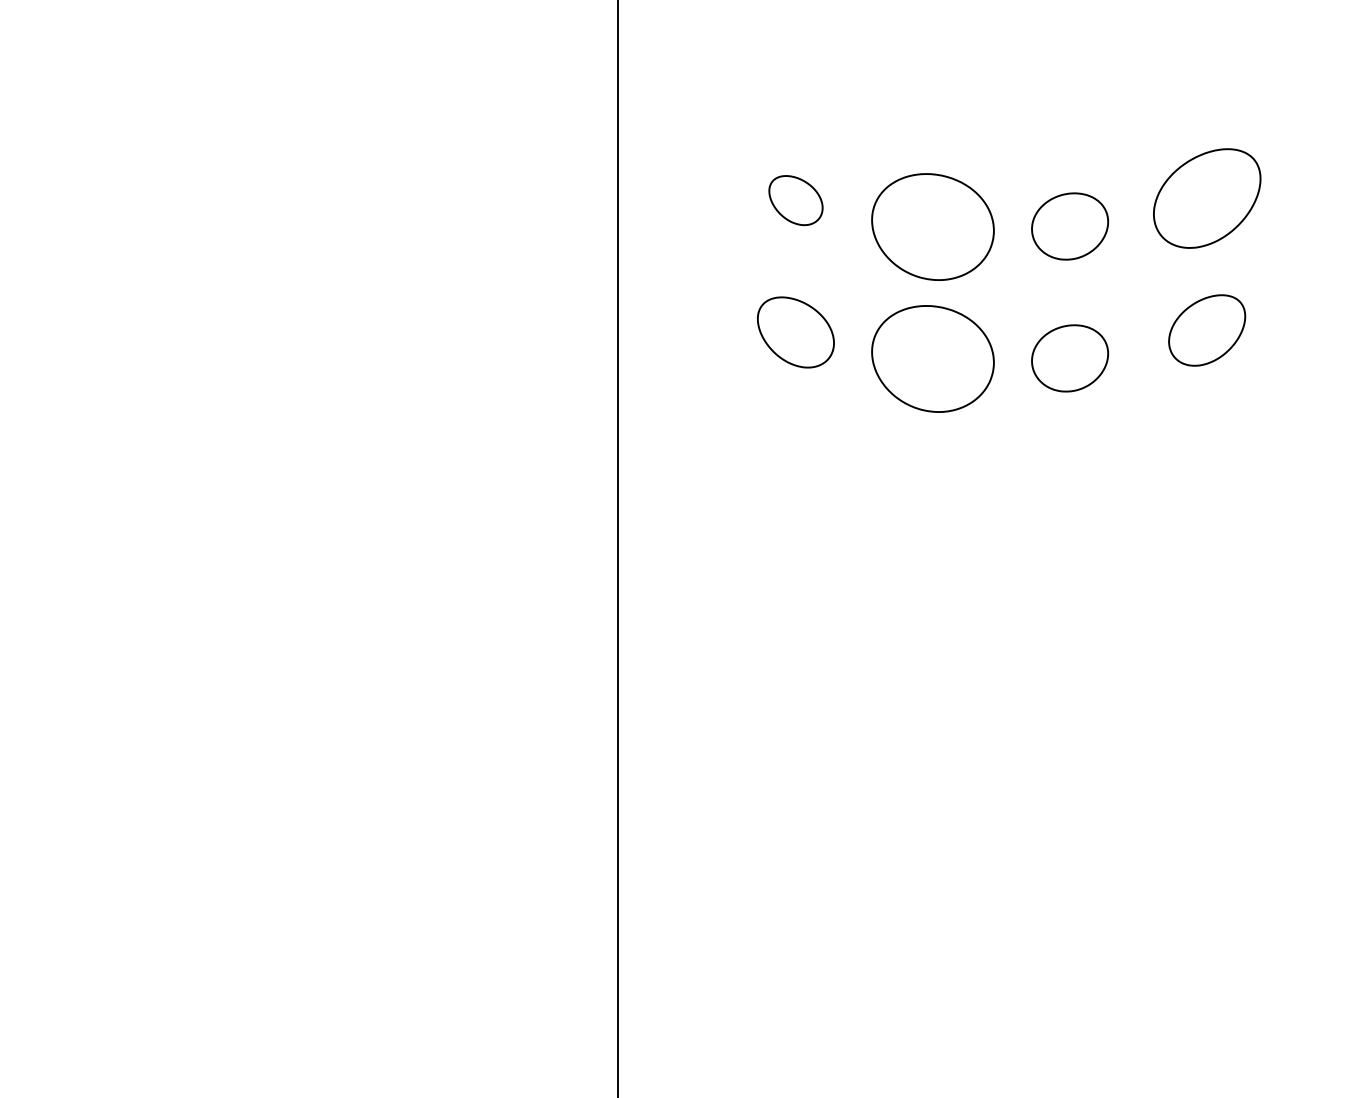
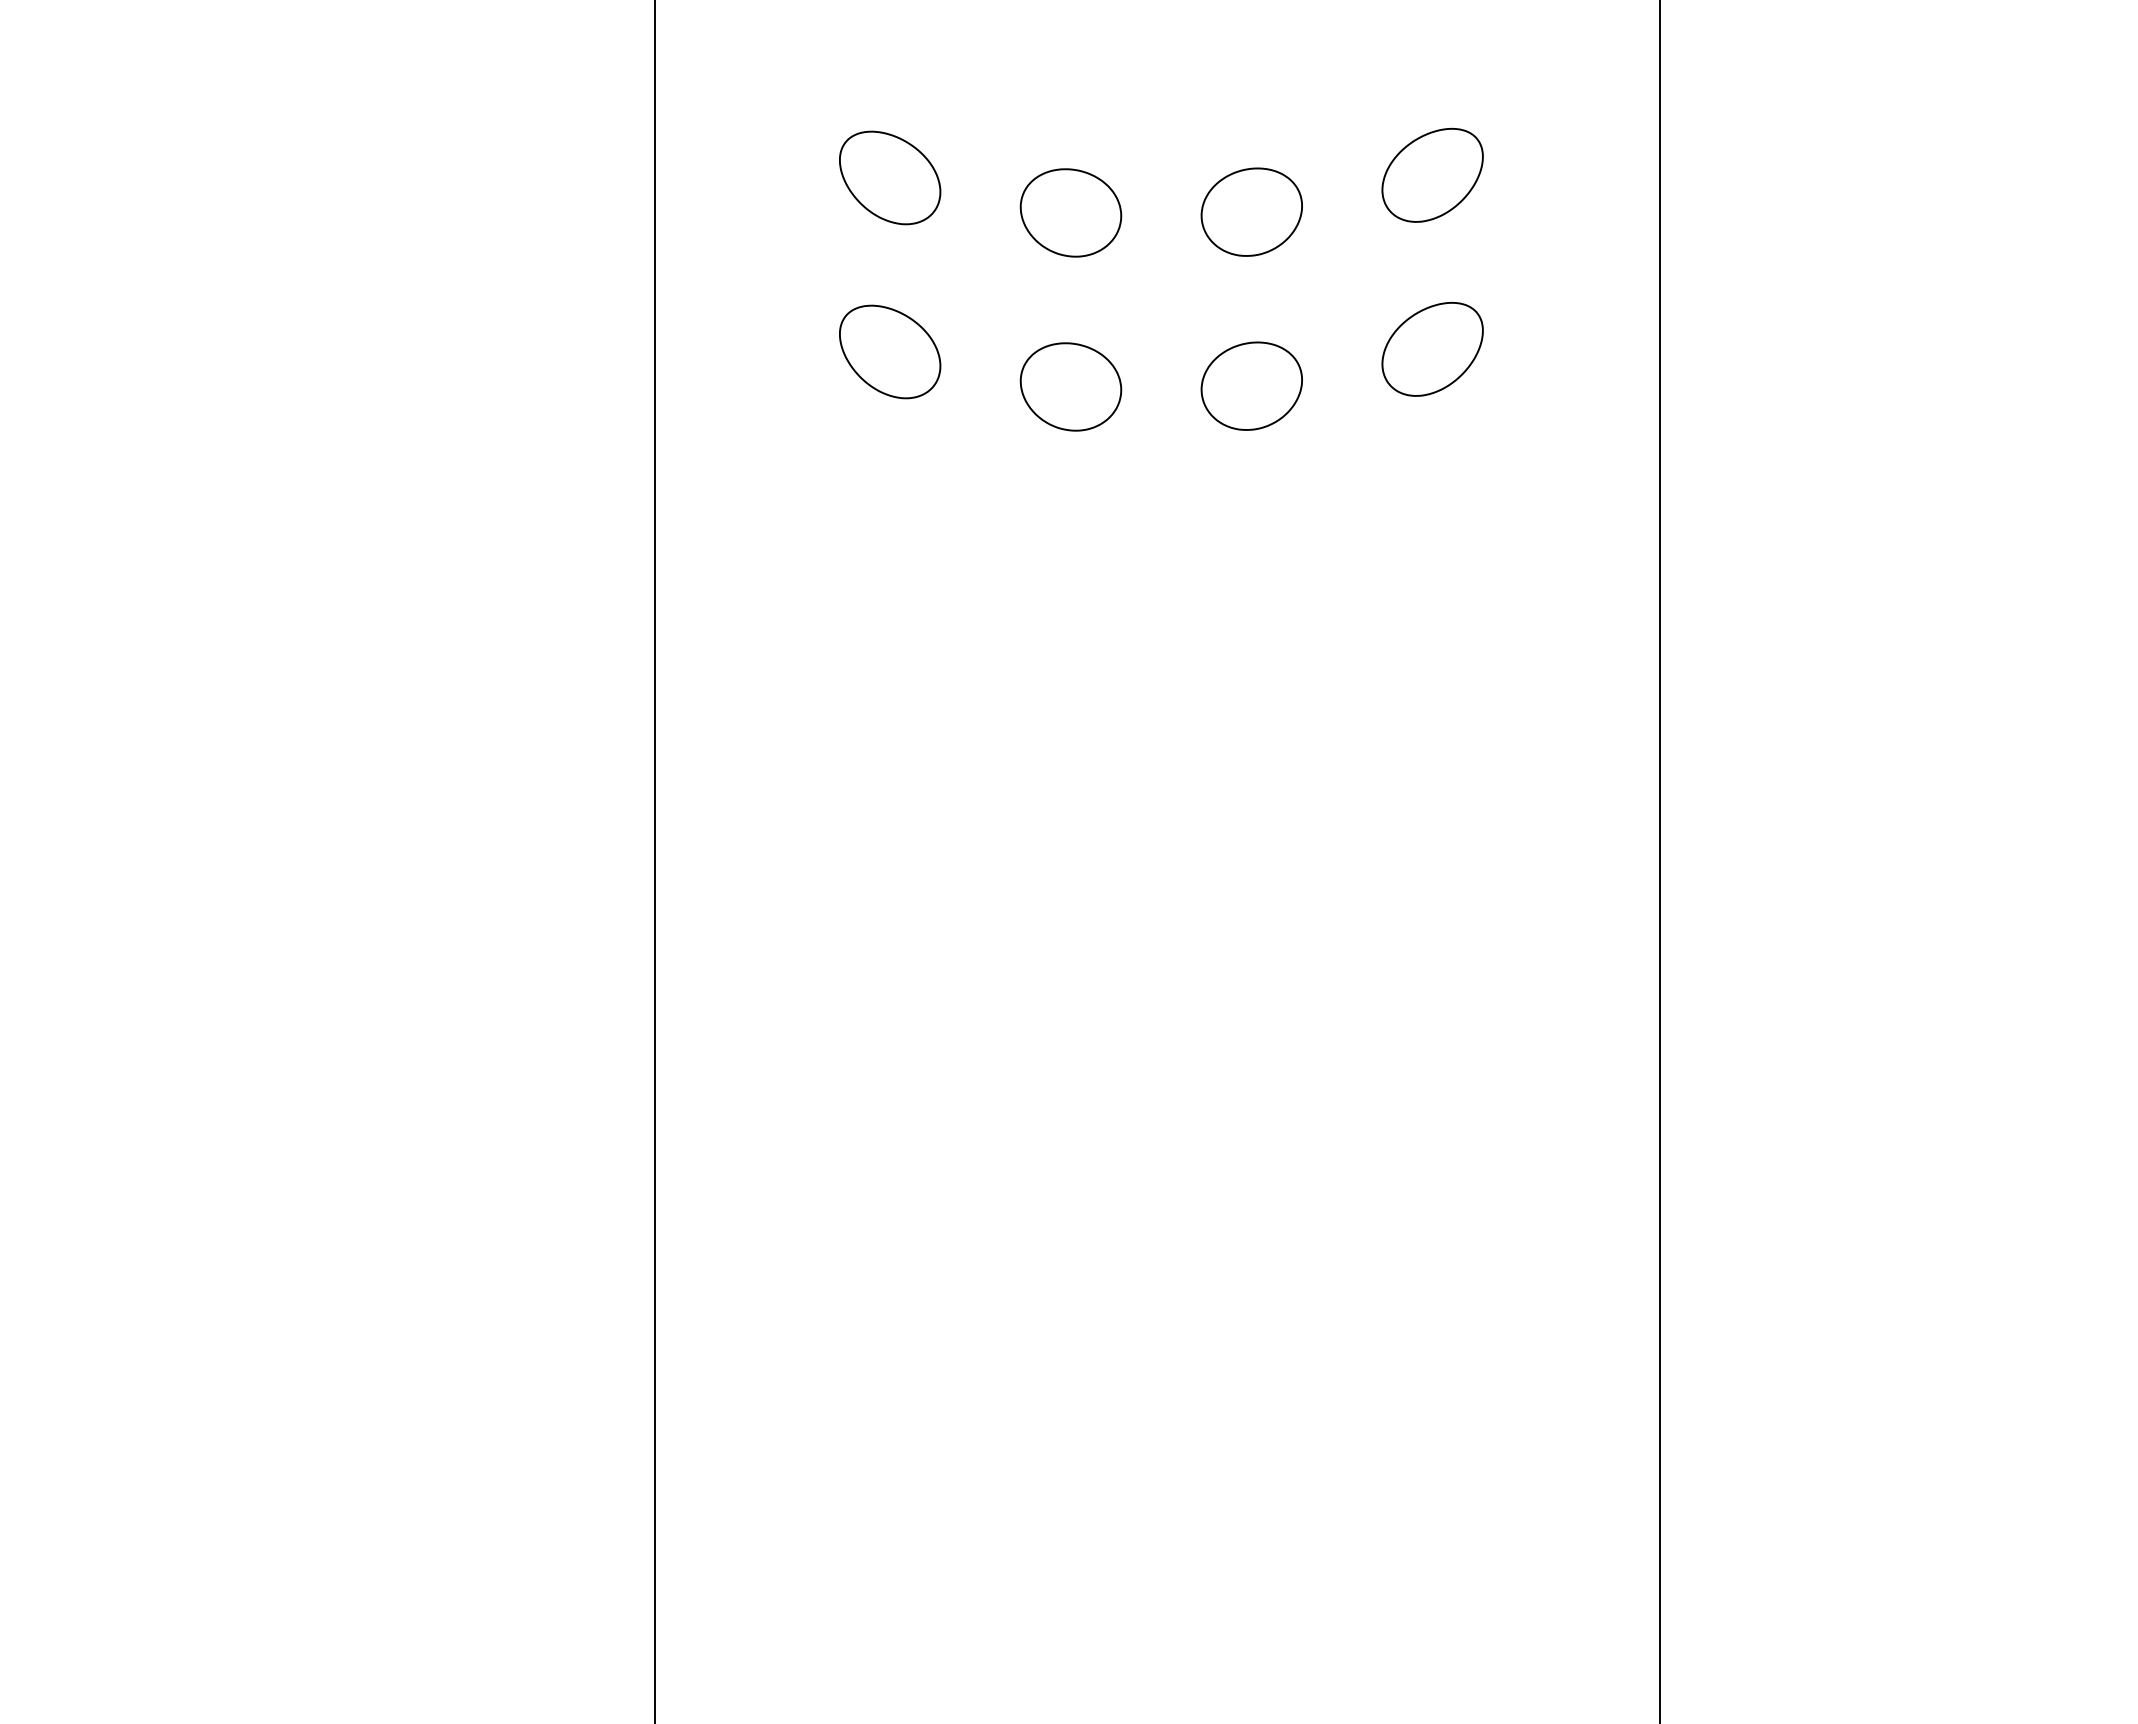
part: (1207, 198) -> (1432, 175), size x0.71
part: (796, 200) -> (890, 177), size x1.43
part: (932, 226) -> (1070, 212), size x0.62
part: (932, 358) -> (1070, 386), size x0.62

